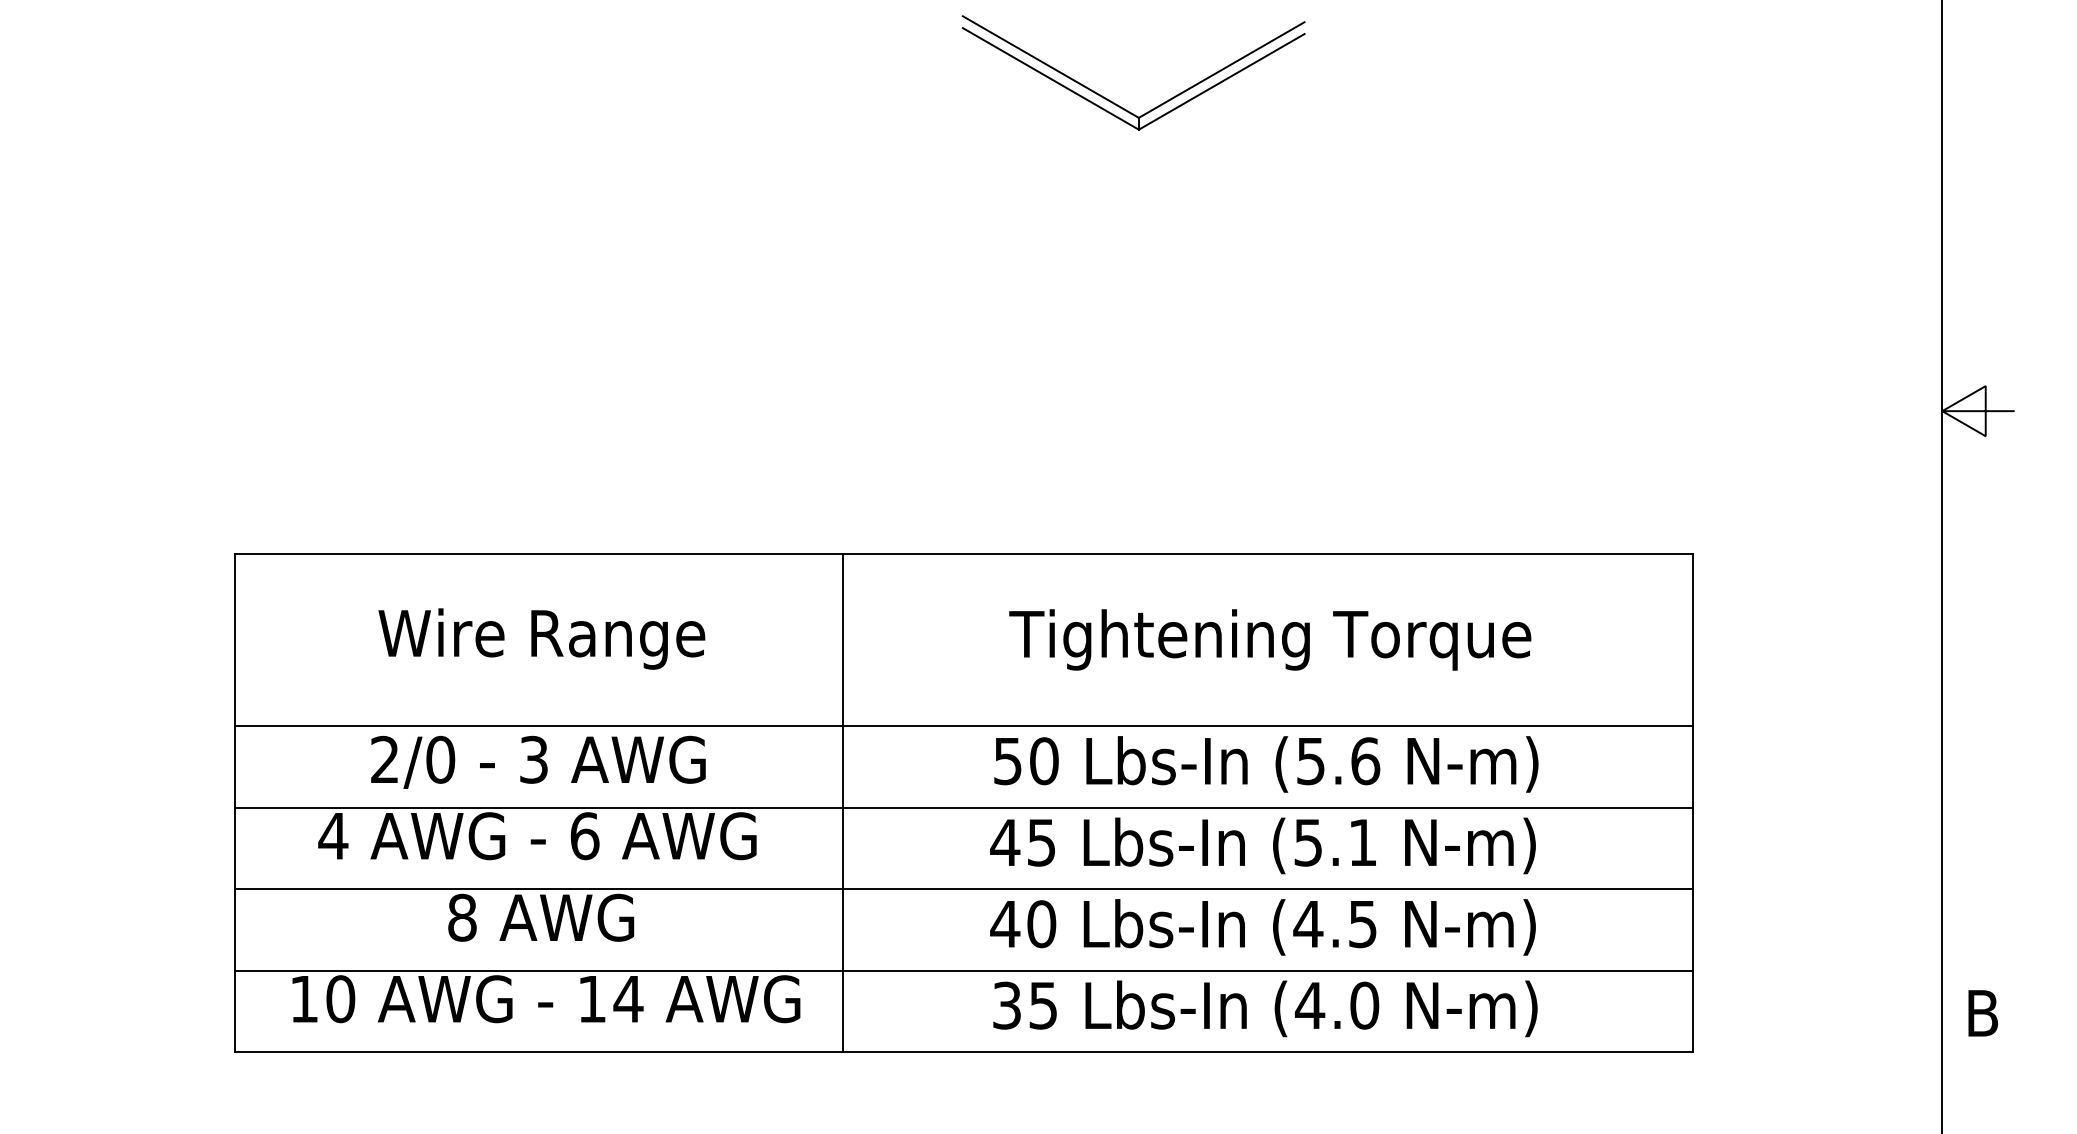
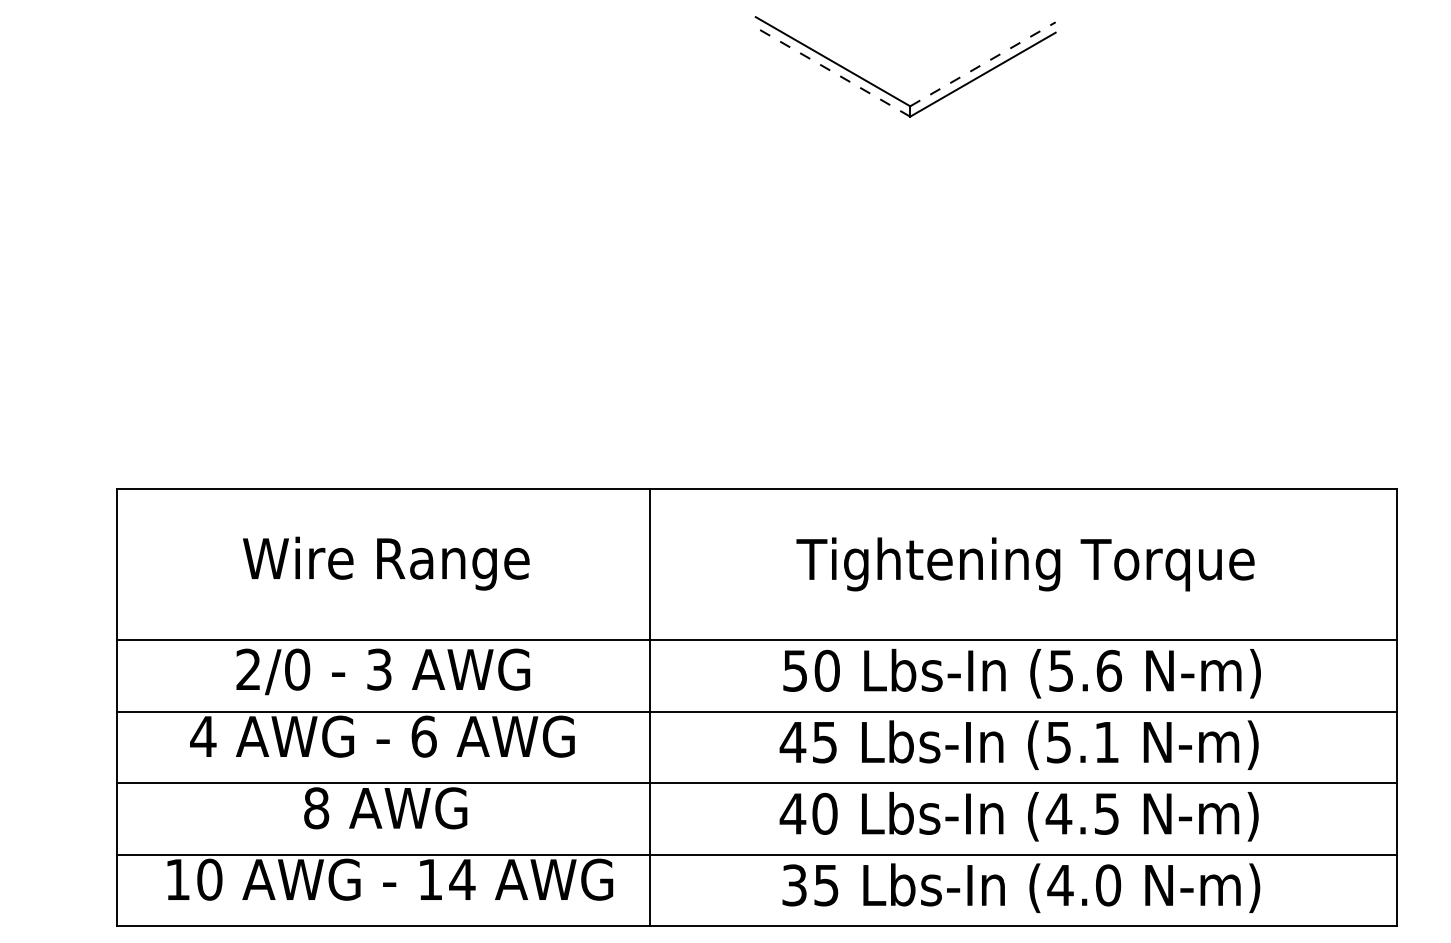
line: (1221, 70) -> (982, 64), solid -> dashed
line: (1050, 78) -> (832, 71), solid -> dashed

